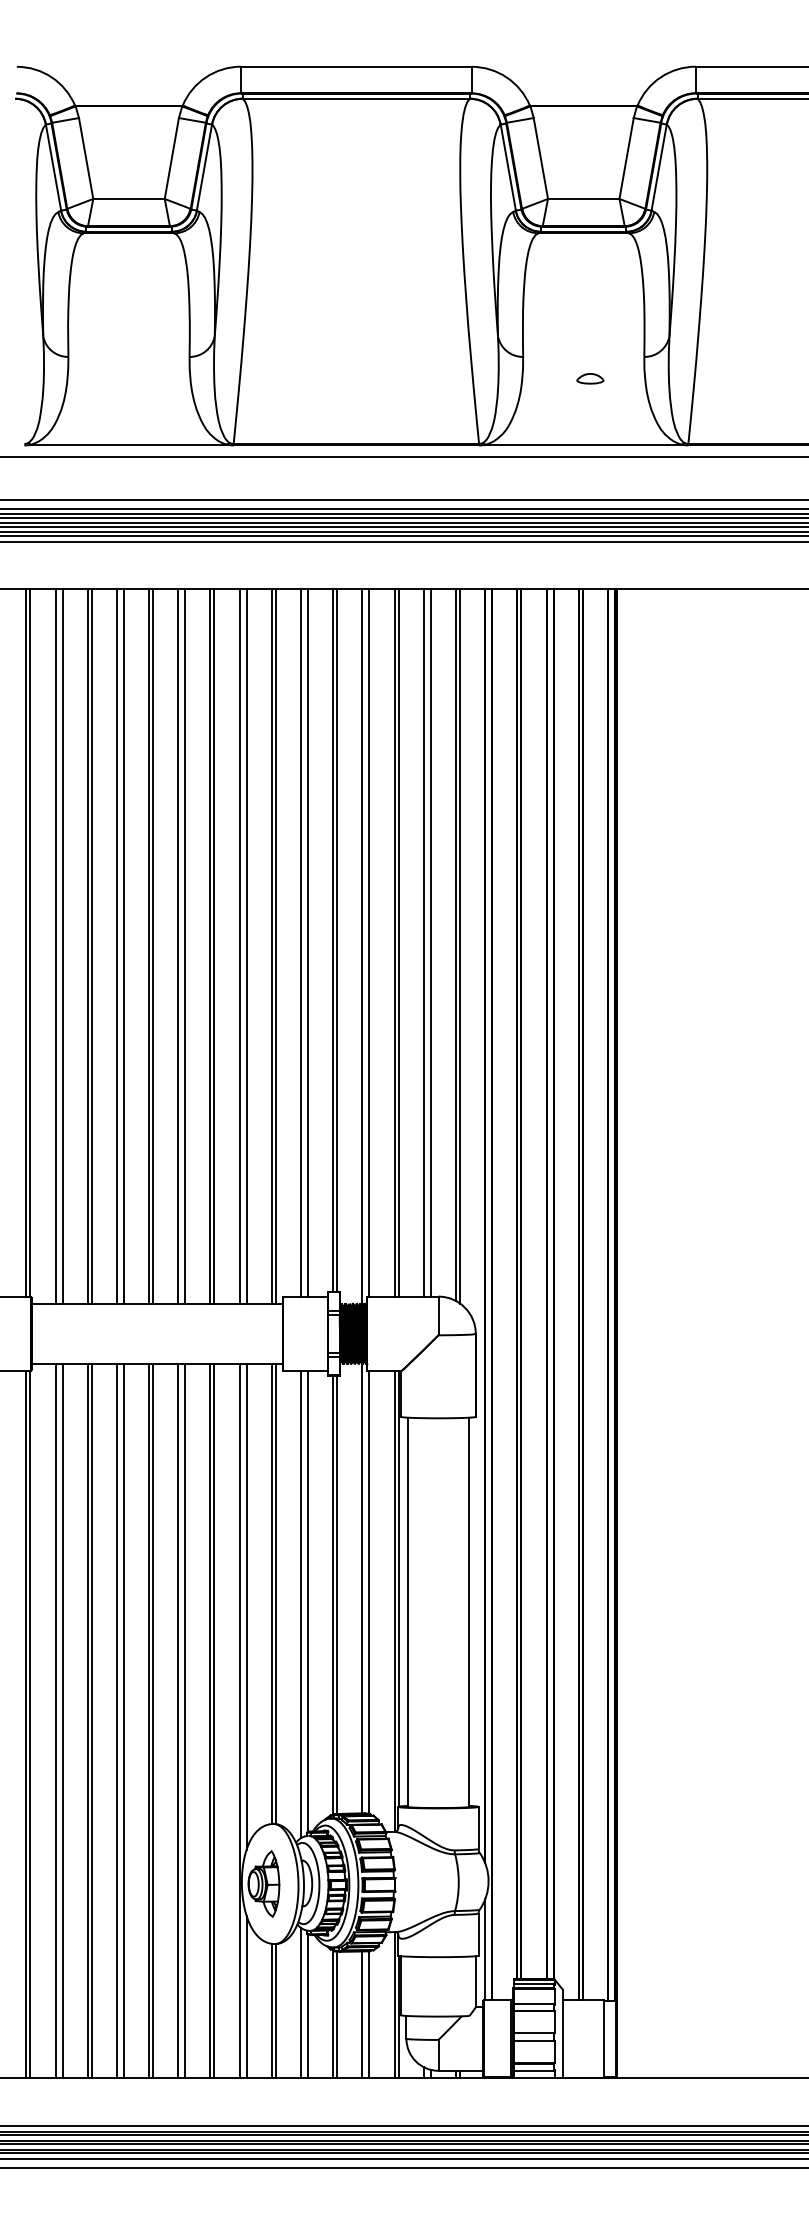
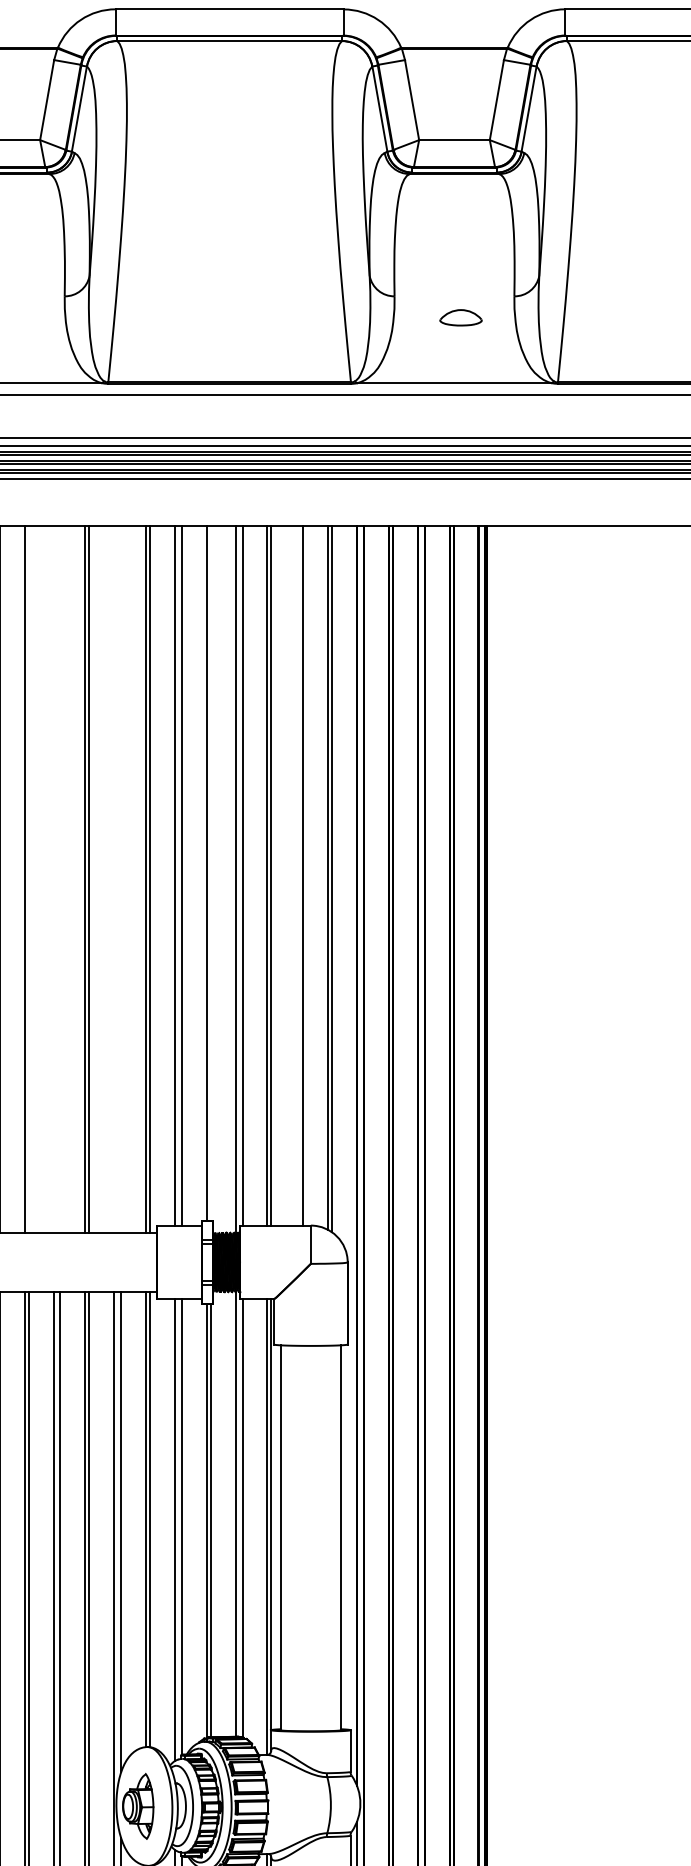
part: (590, 378) -> (461, 317), size x1.6
line: (337, 940) -> (210, 873), removed
line: (423, 942) -> (296, 875), removed
line: (153, 946) -> (29, 879), removed
line: (178, 946) -> (53, 879), removed
line: (185, 946) -> (60, 879), removed
line: (239, 946) -> (114, 879), removed
line: (246, 946) -> (120, 879), removed

